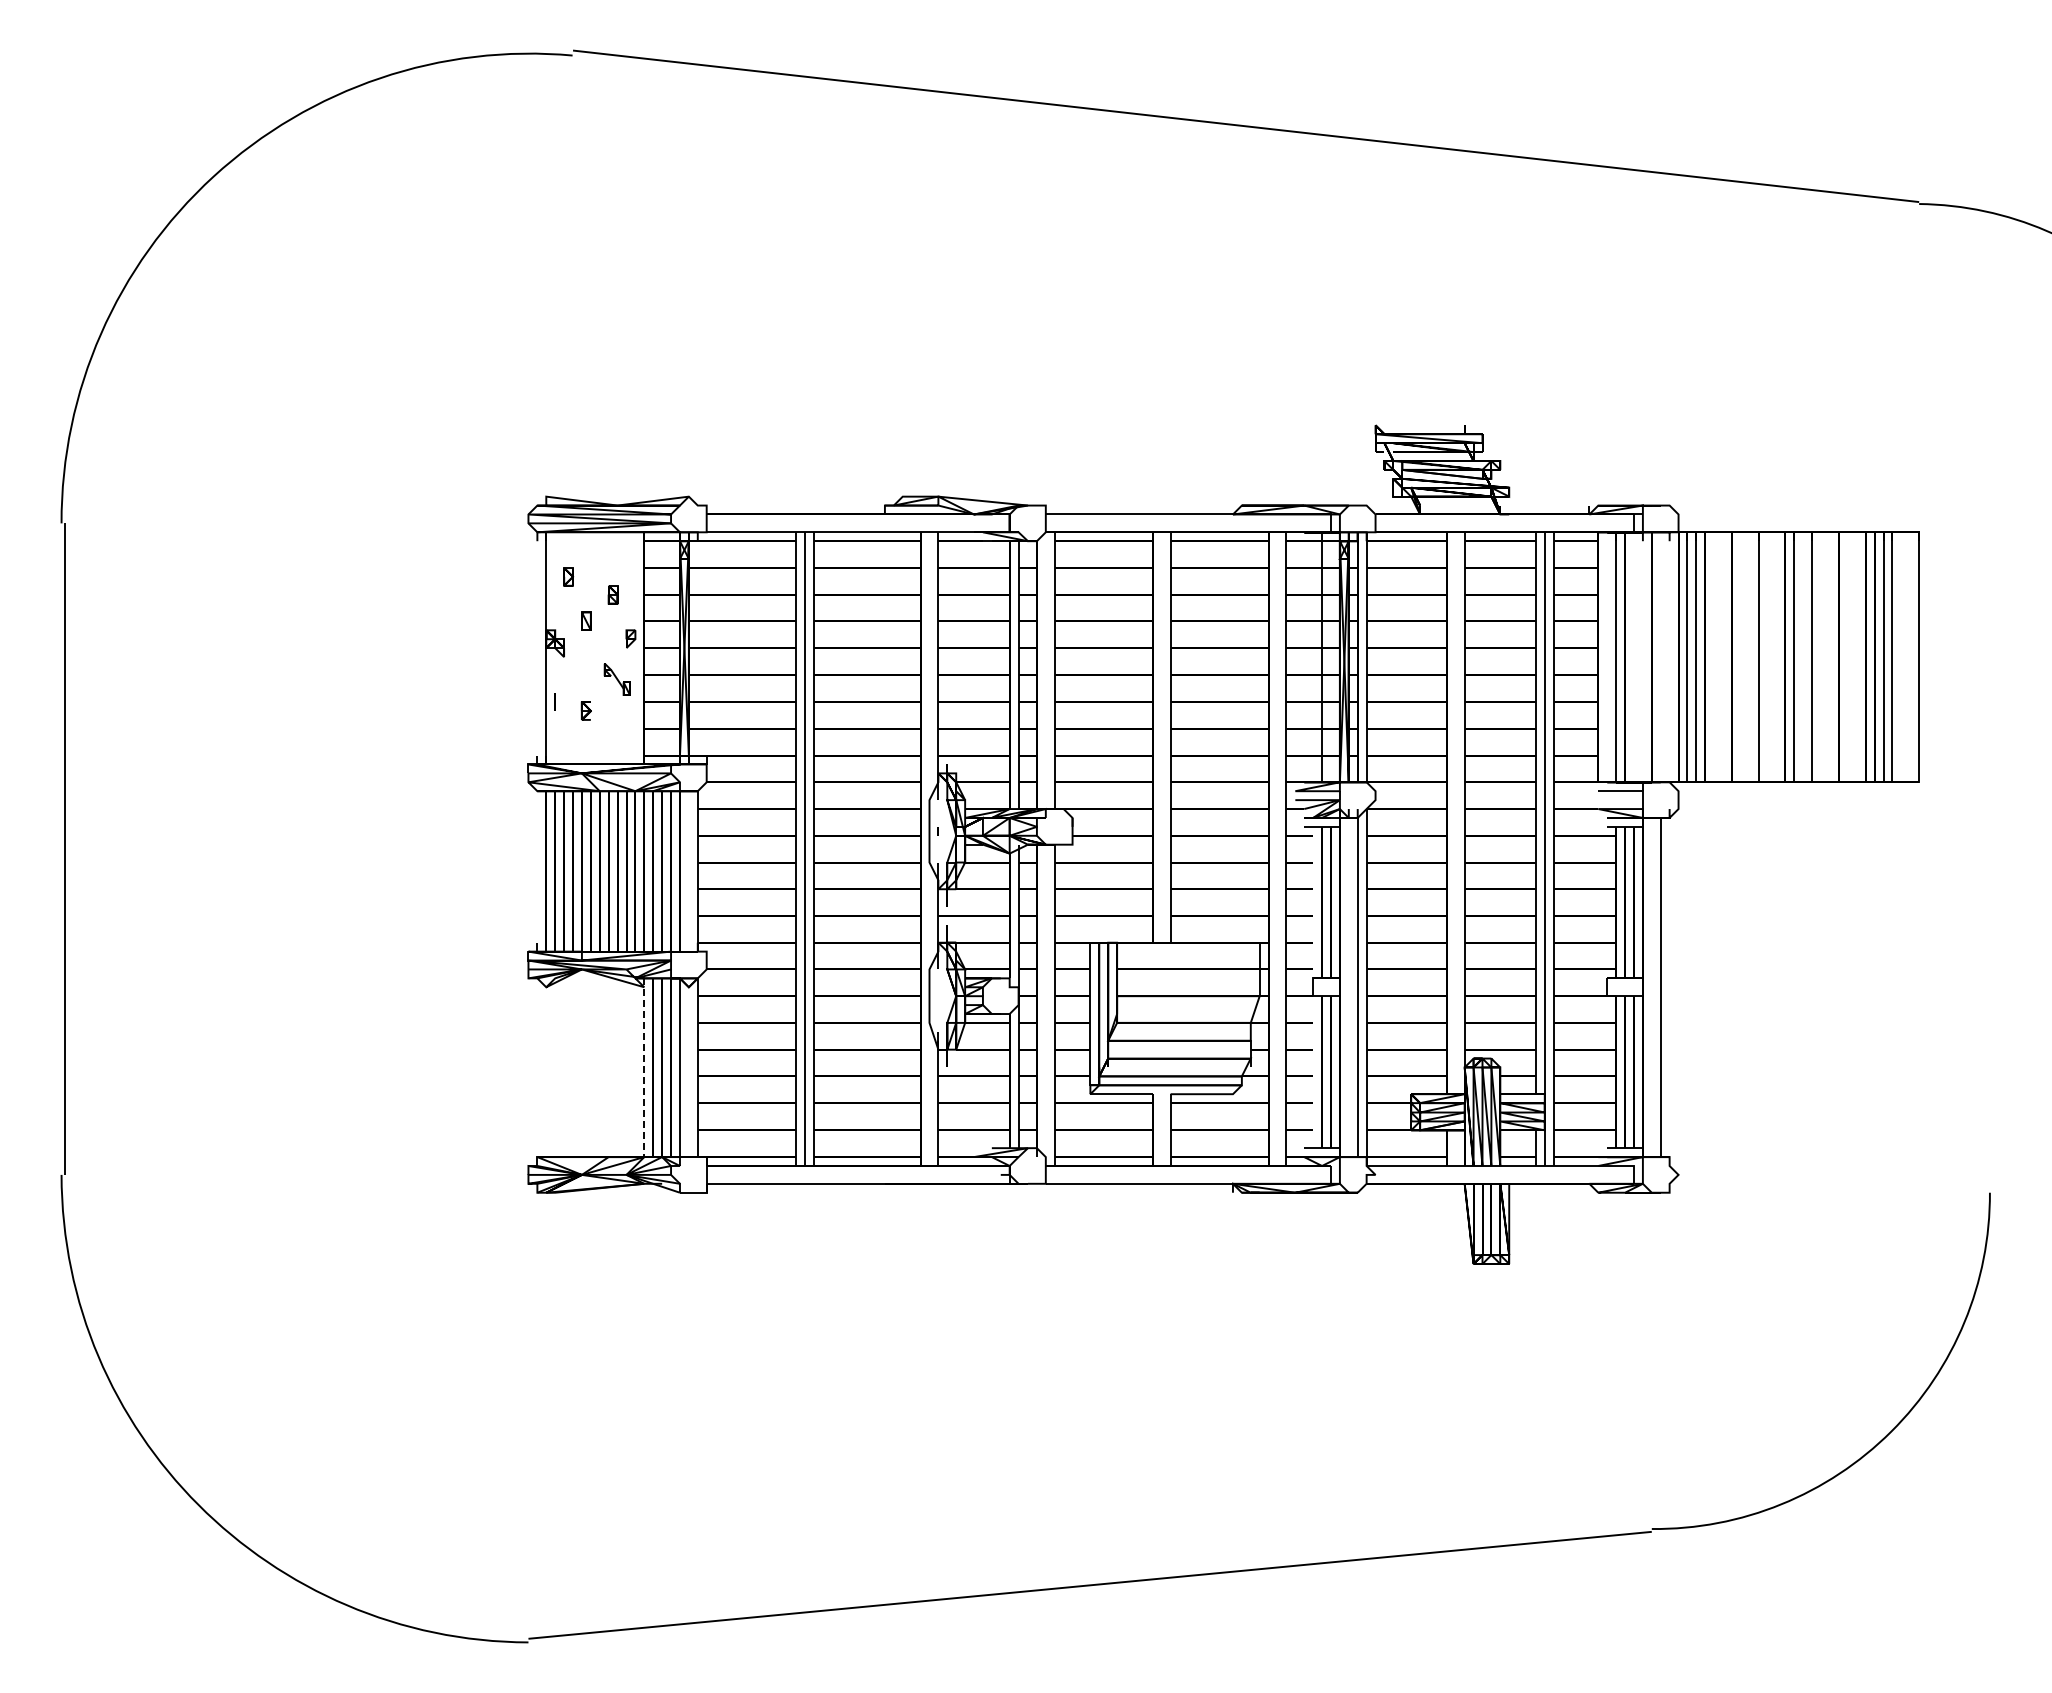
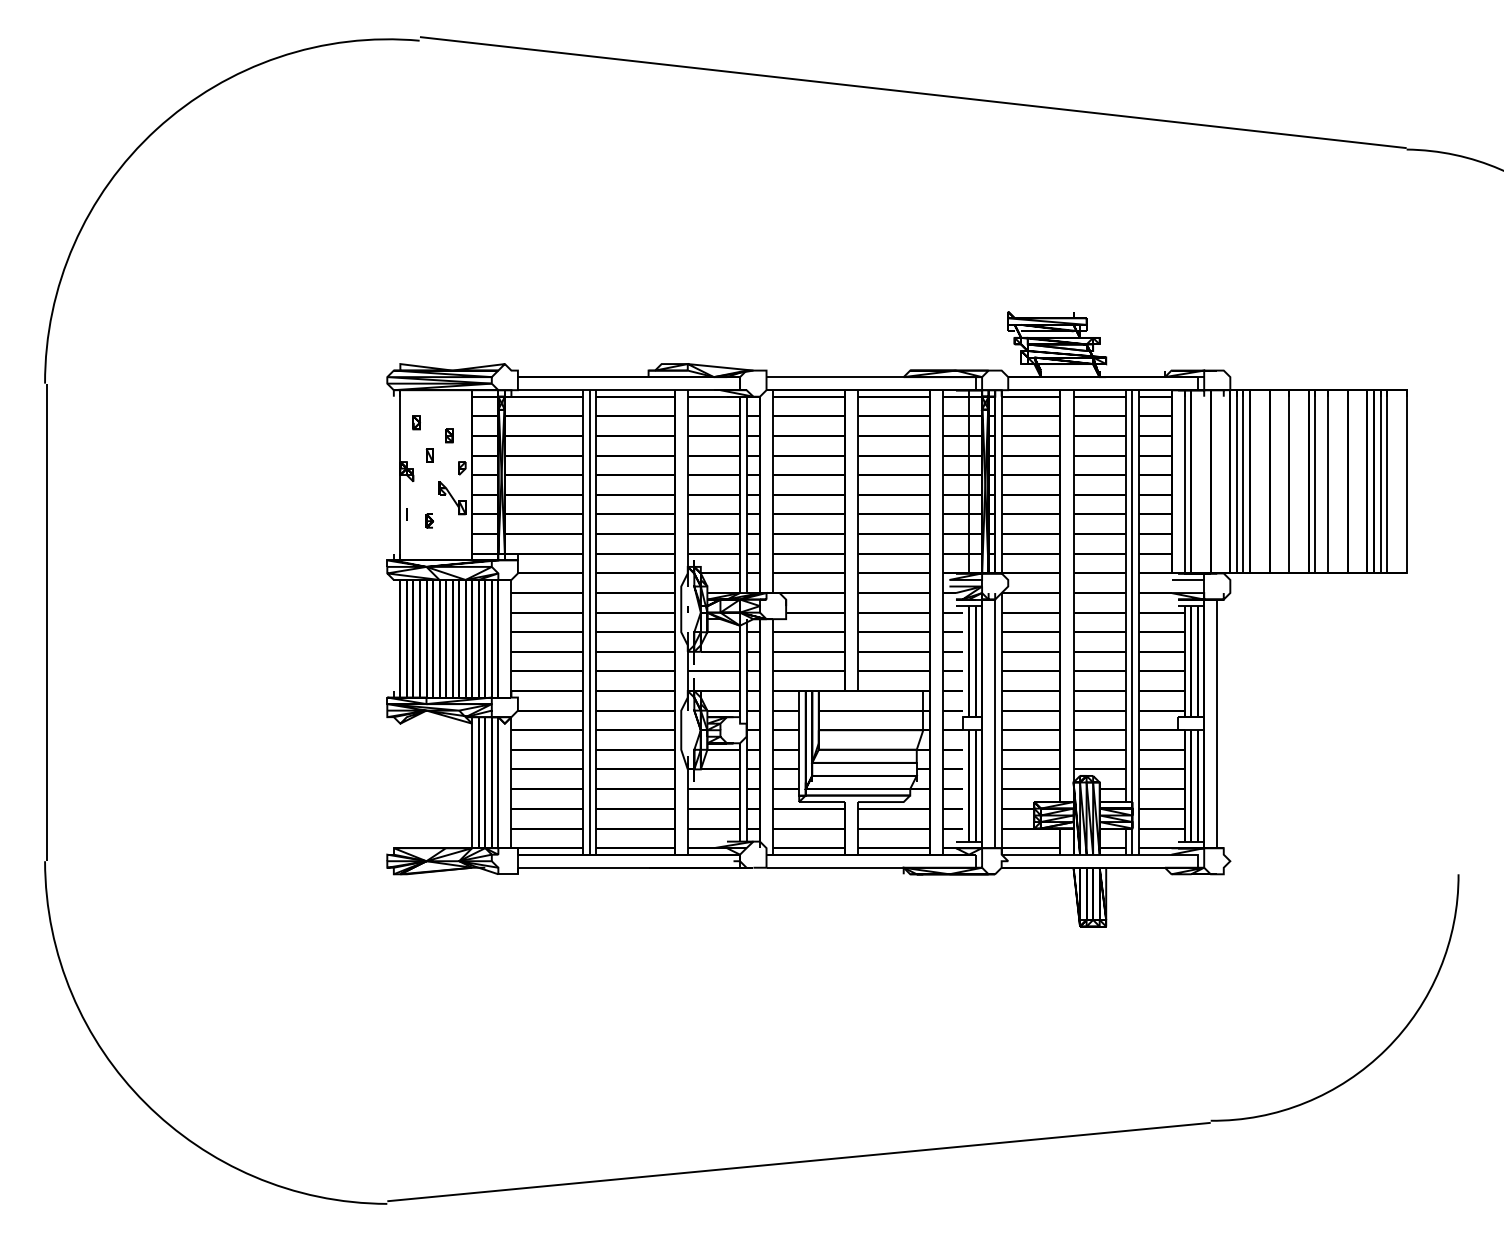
part: (616, 679) -> (451, 498), size x1.43
line: (644, 1068) -> (472, 783), dashed -> solid

